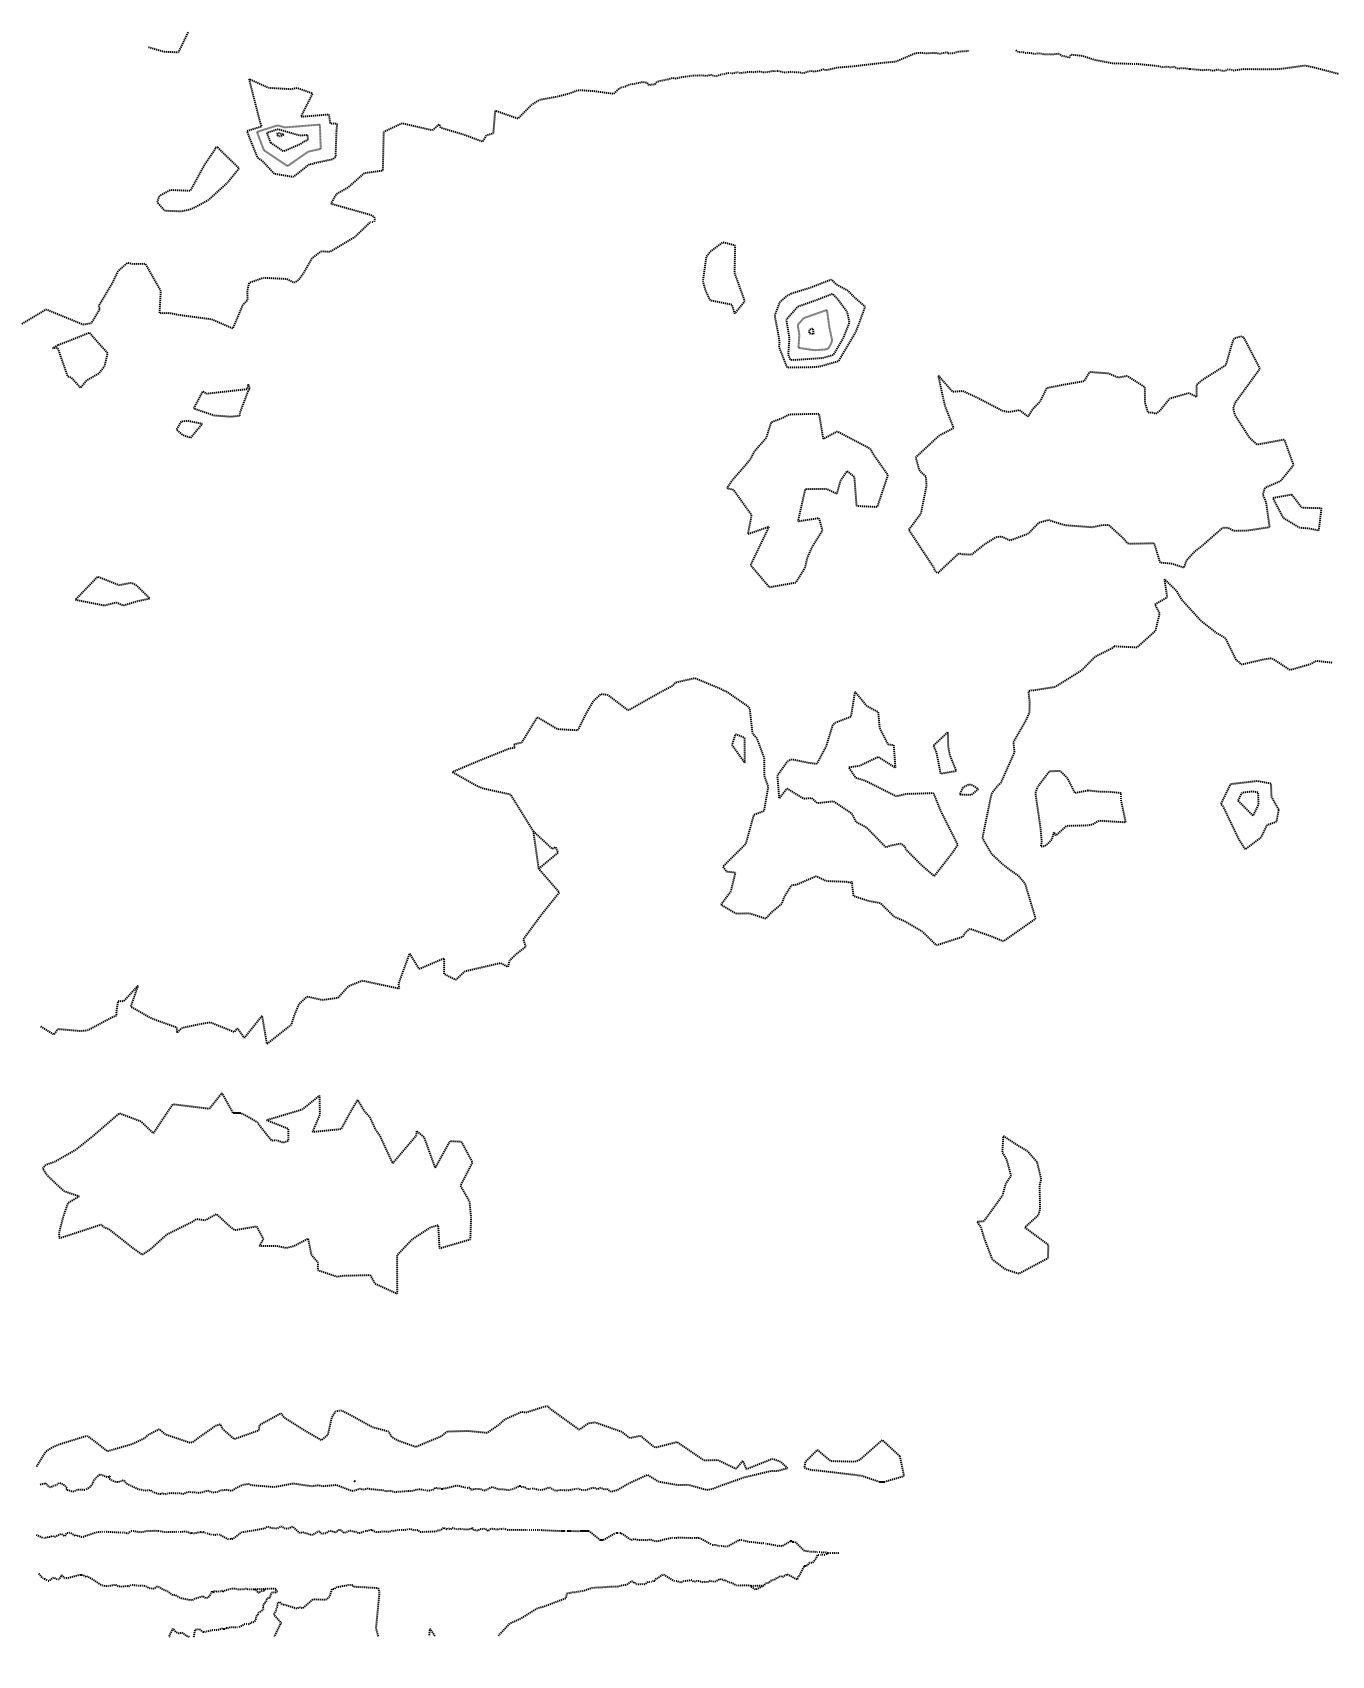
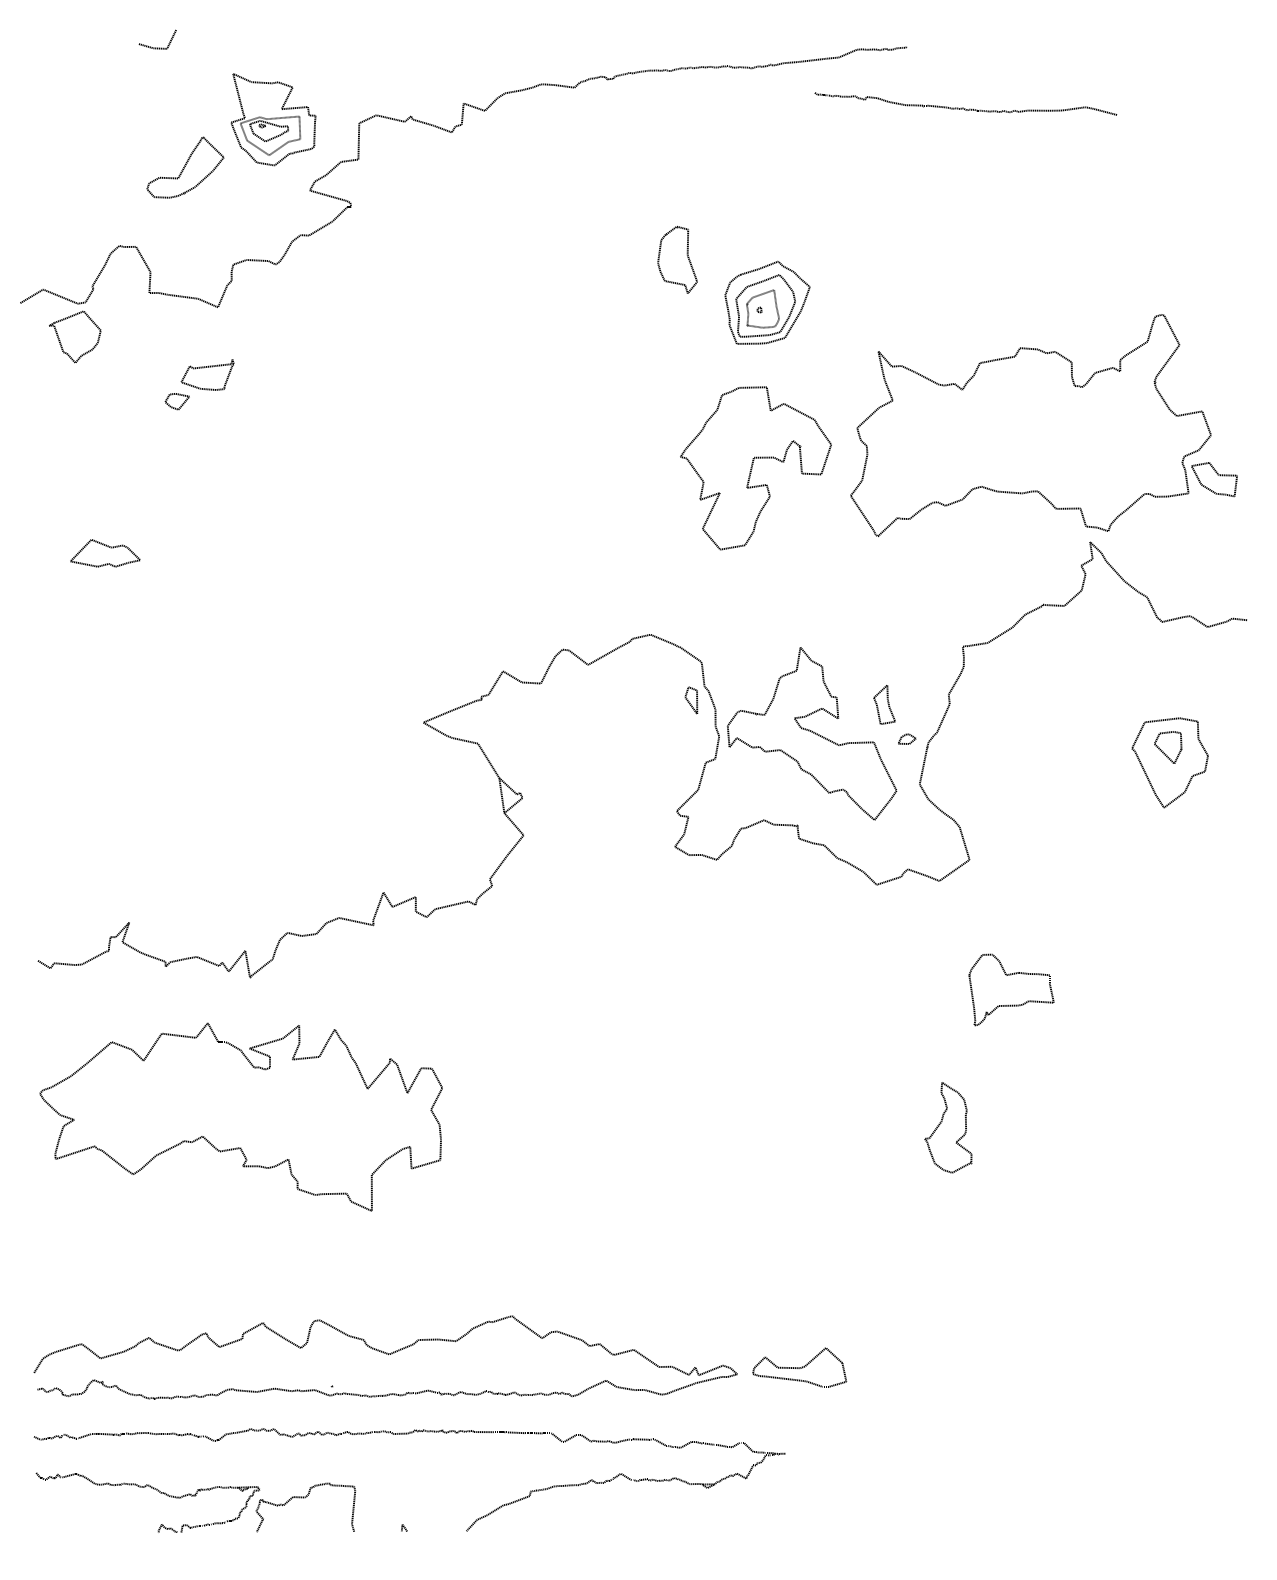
curve: (1174, 65) -> (963, 107), moved
part: (1080, 793) -> (1011, 975), moved
part: (1249, 814) -> (1169, 762), size x1.4
part: (1013, 1204) -> (948, 1127), size x0.7

